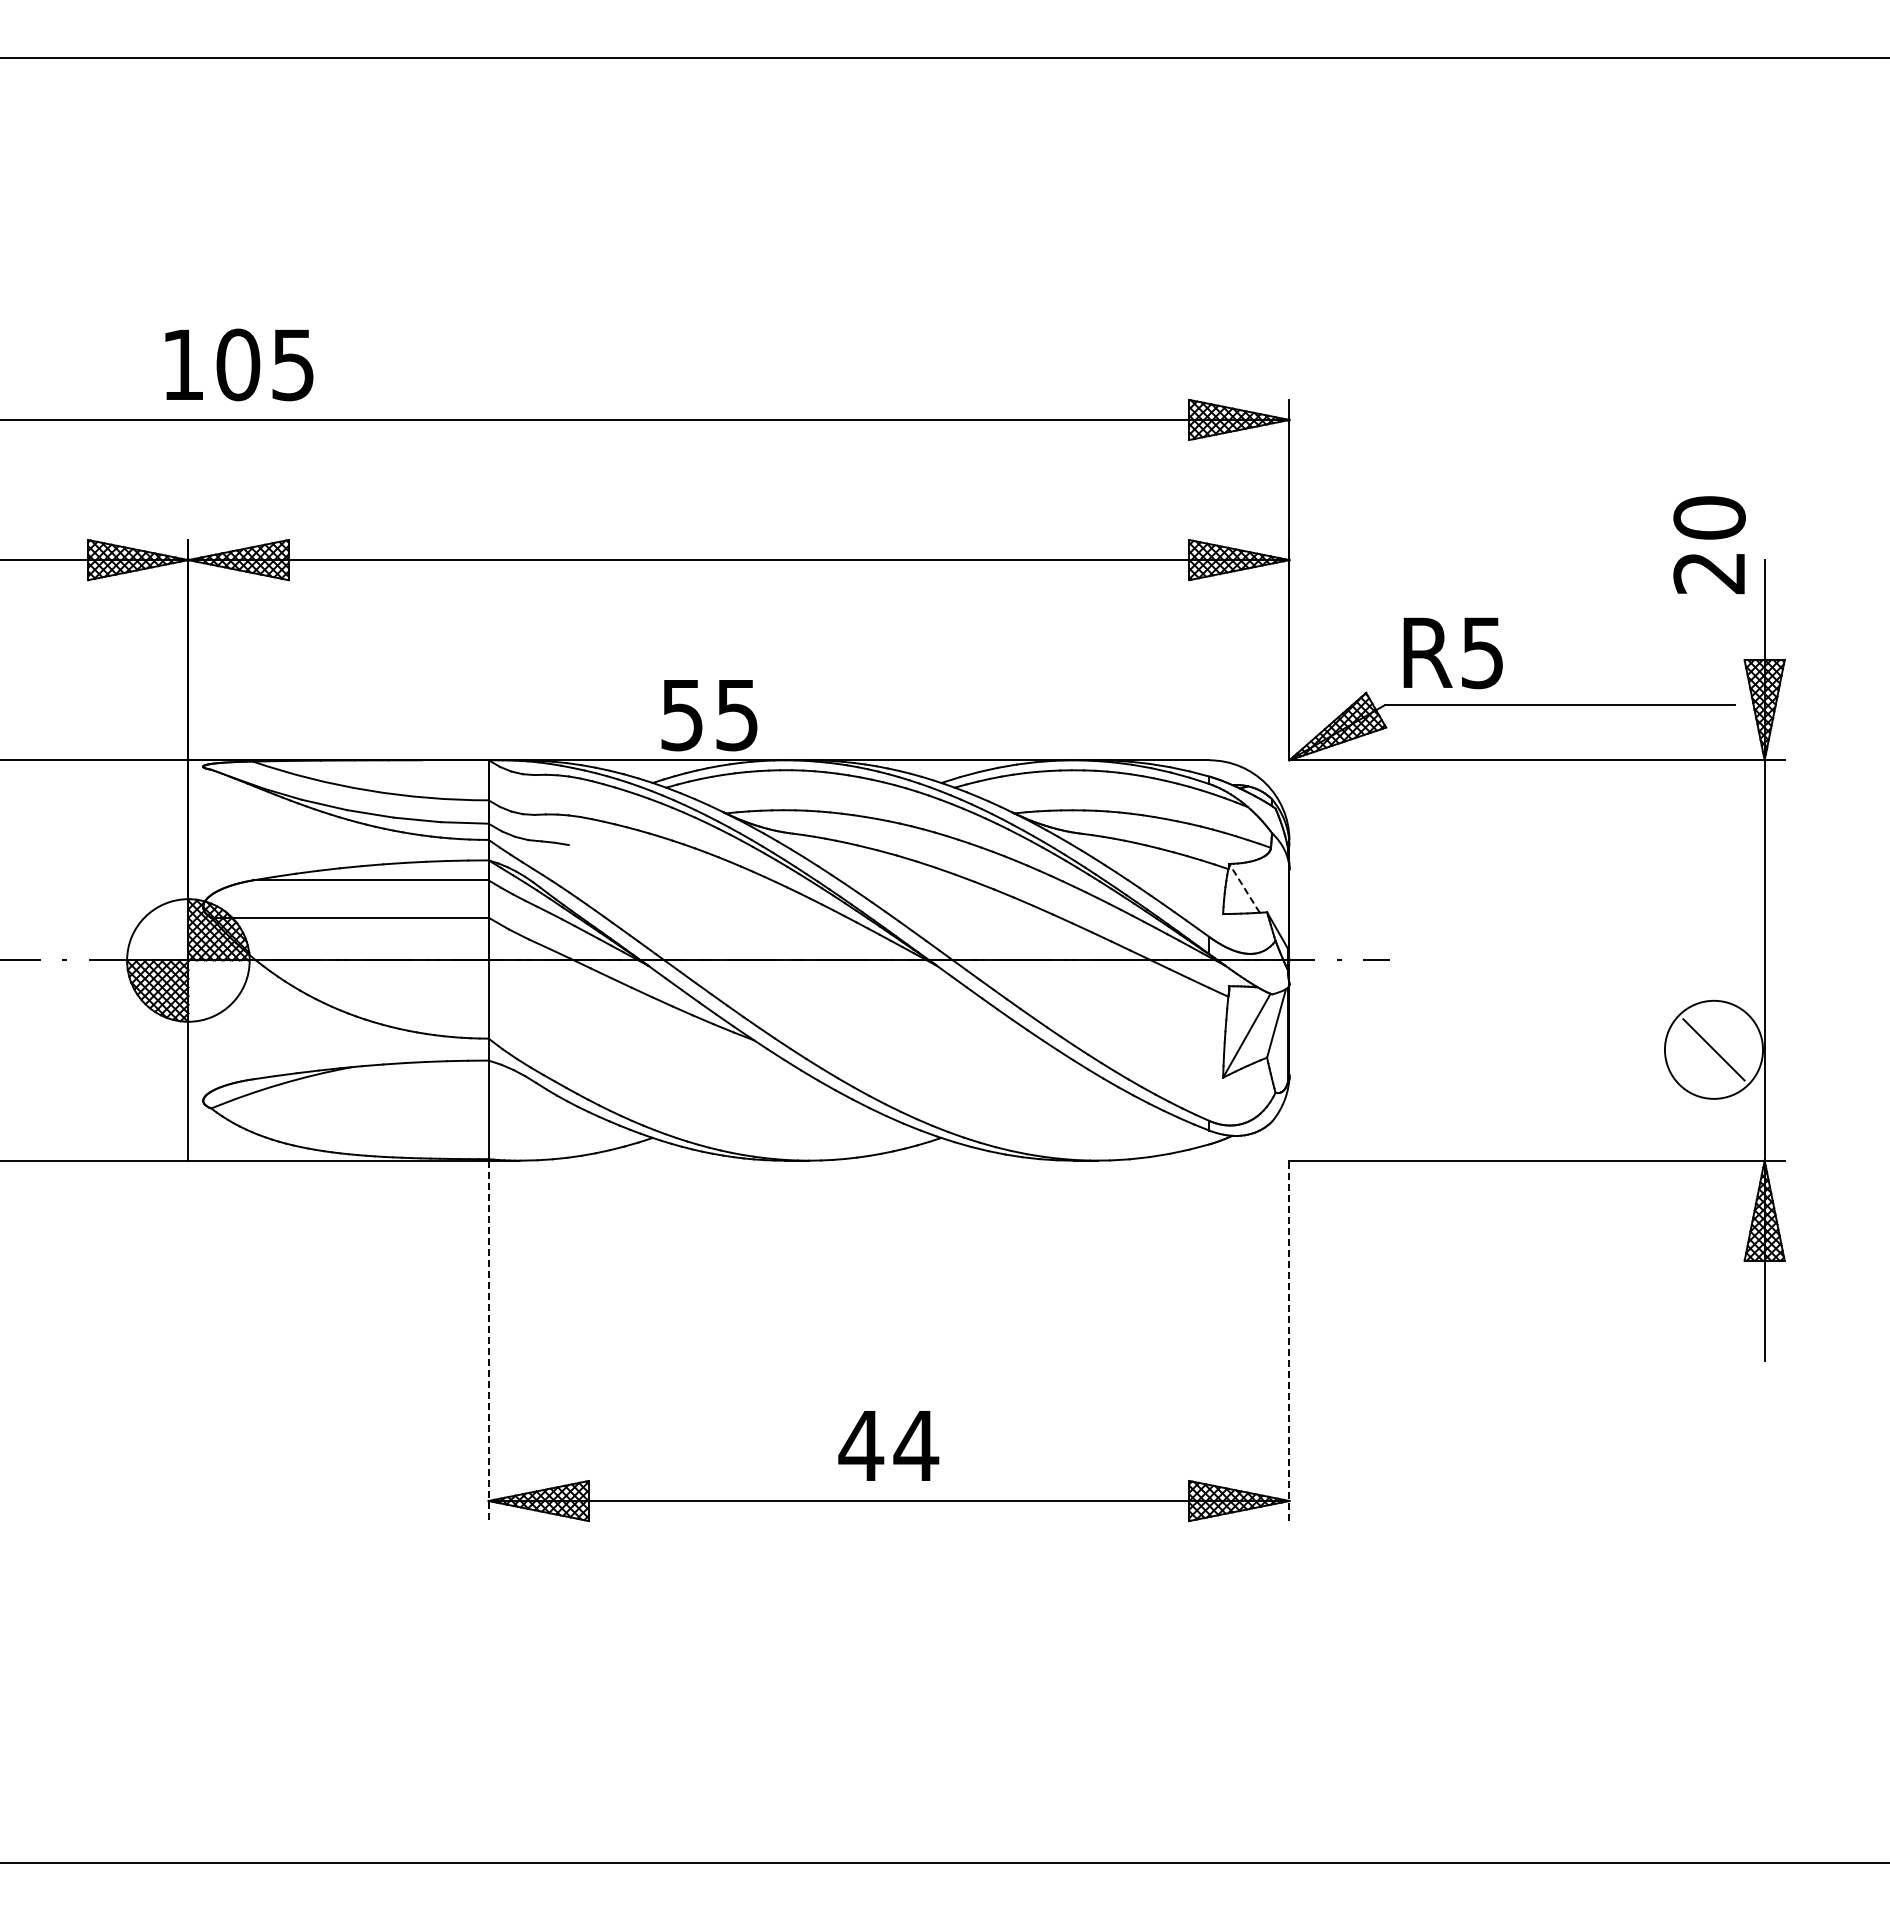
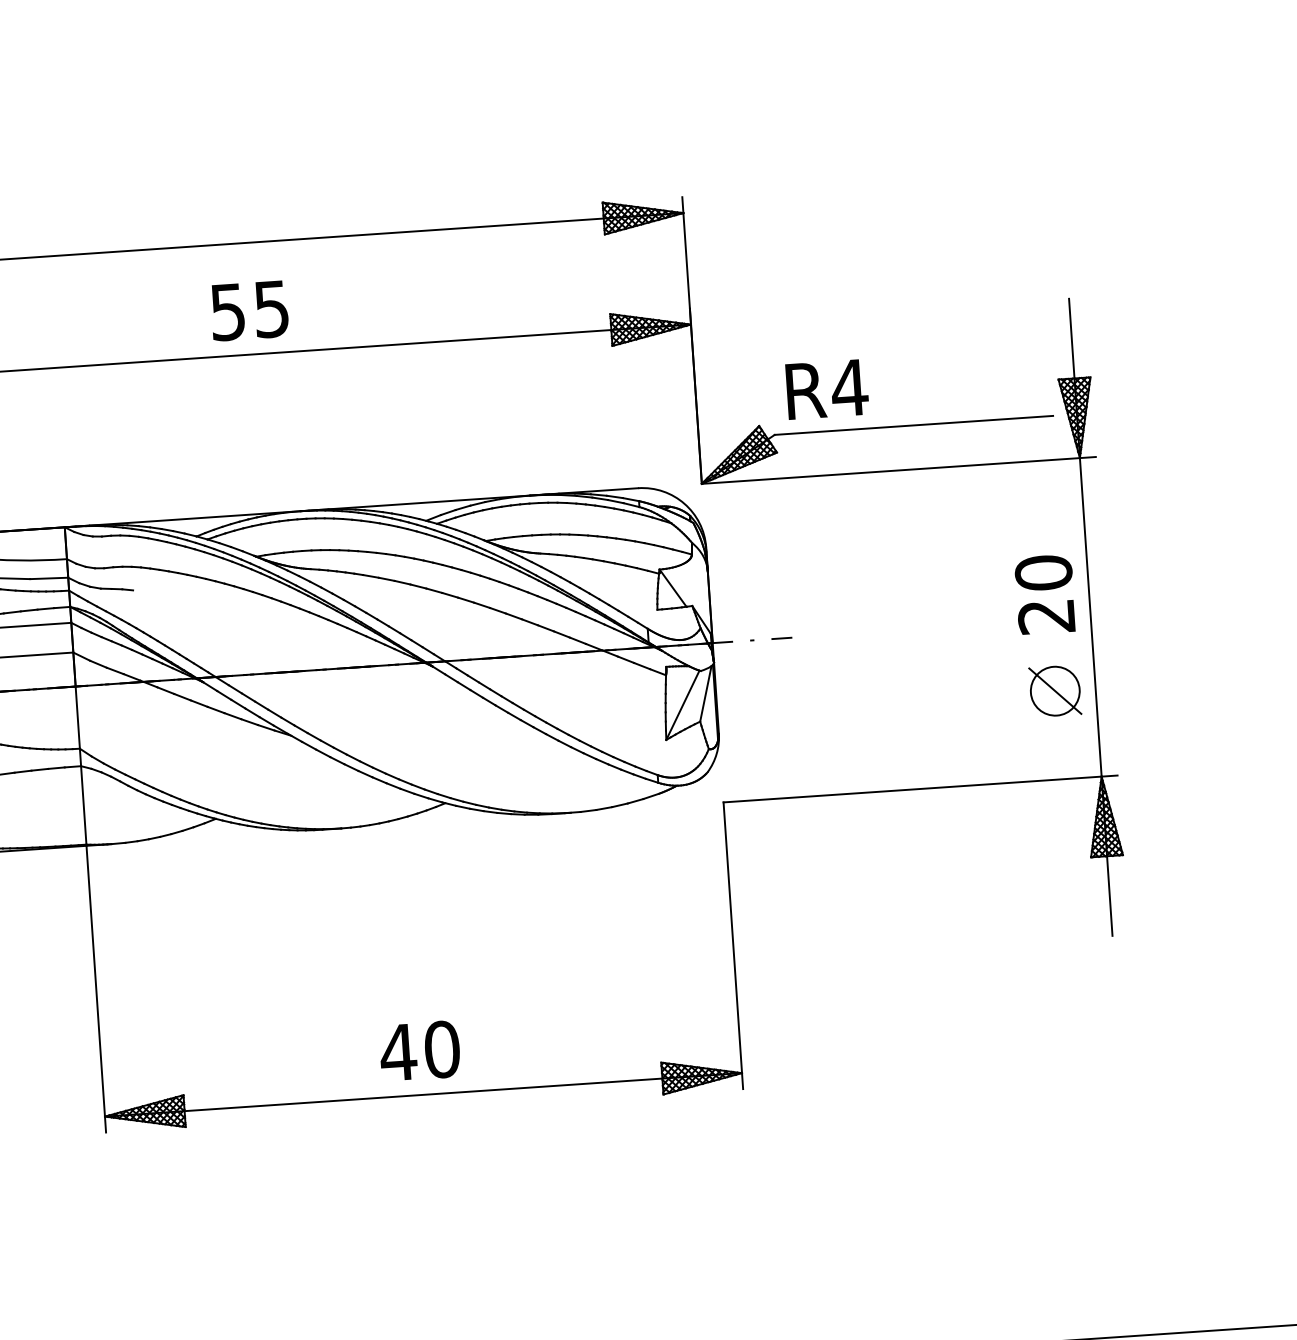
text: (1709, 545) -> (1045, 594), moved
text: (1482, 653) -> (849, 388), R5 -> R4
text: (709, 715) -> (249, 311), moved
line: (1244, 888) -> (673, 588), dashed -> solid
circle: (1713, 1049) -> (1054, 690), size x0.62
line: (1289, 1340) -> (733, 945), dashed -> solid
line: (488, 1341) -> (96, 989), dashed -> solid
text: (916, 1445) -> (442, 1049), 44 -> 40

